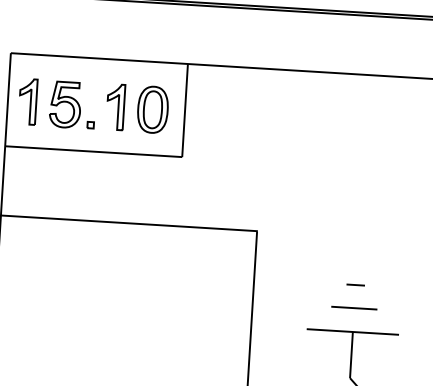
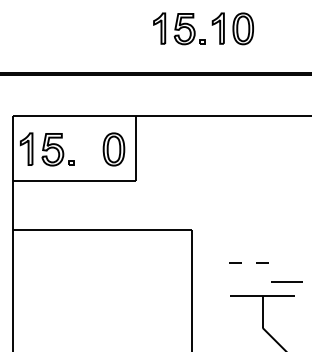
part: (115, 106) -> (87, 148), removed
line: (316, 282) -> (235, 262), added
line: (354, 307) -> (286, 281), moved

